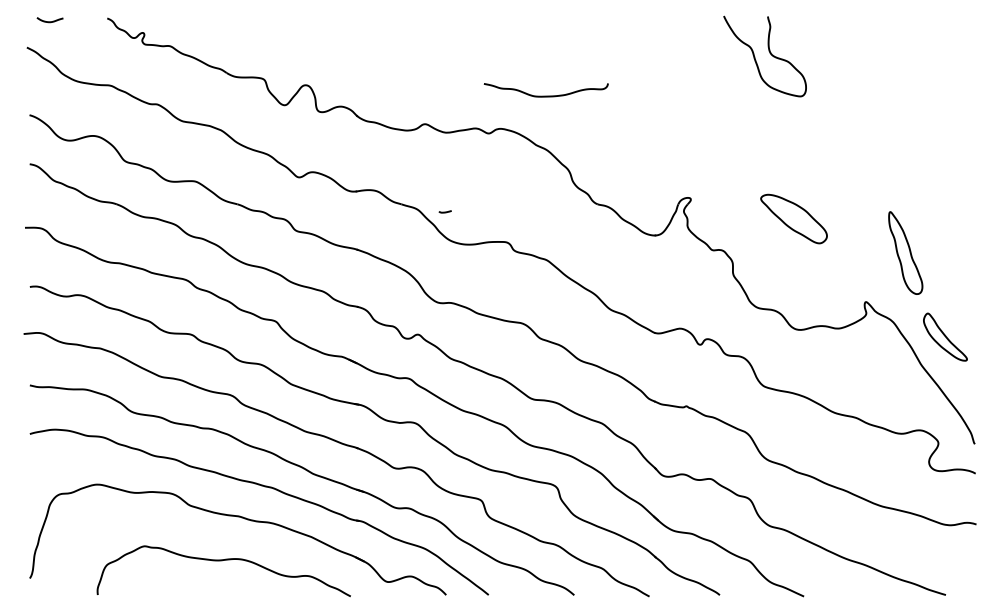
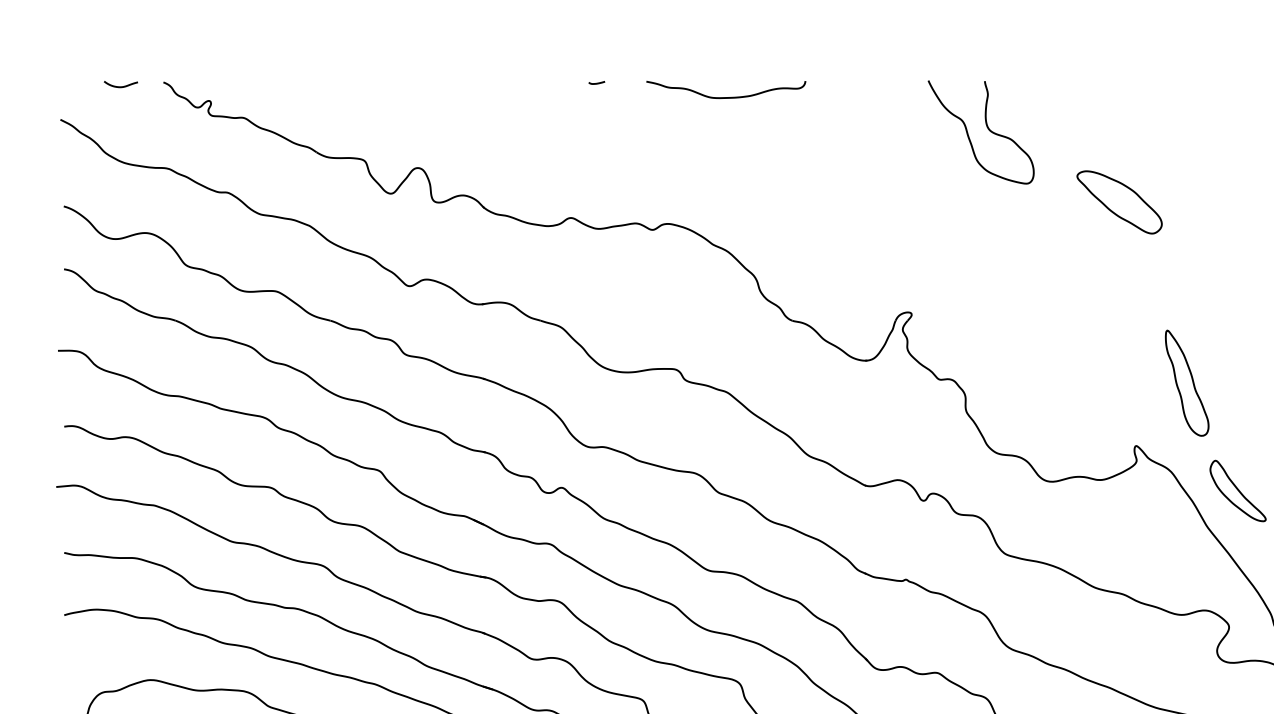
curve: (49, 21) -> (120, 86), moved
curve: (769, 53) -> (986, 128), moved
curve: (545, 95) -> (725, 96), moved
curve: (444, 211) -> (595, 82), moved
part: (793, 218) -> (1118, 201), moved

